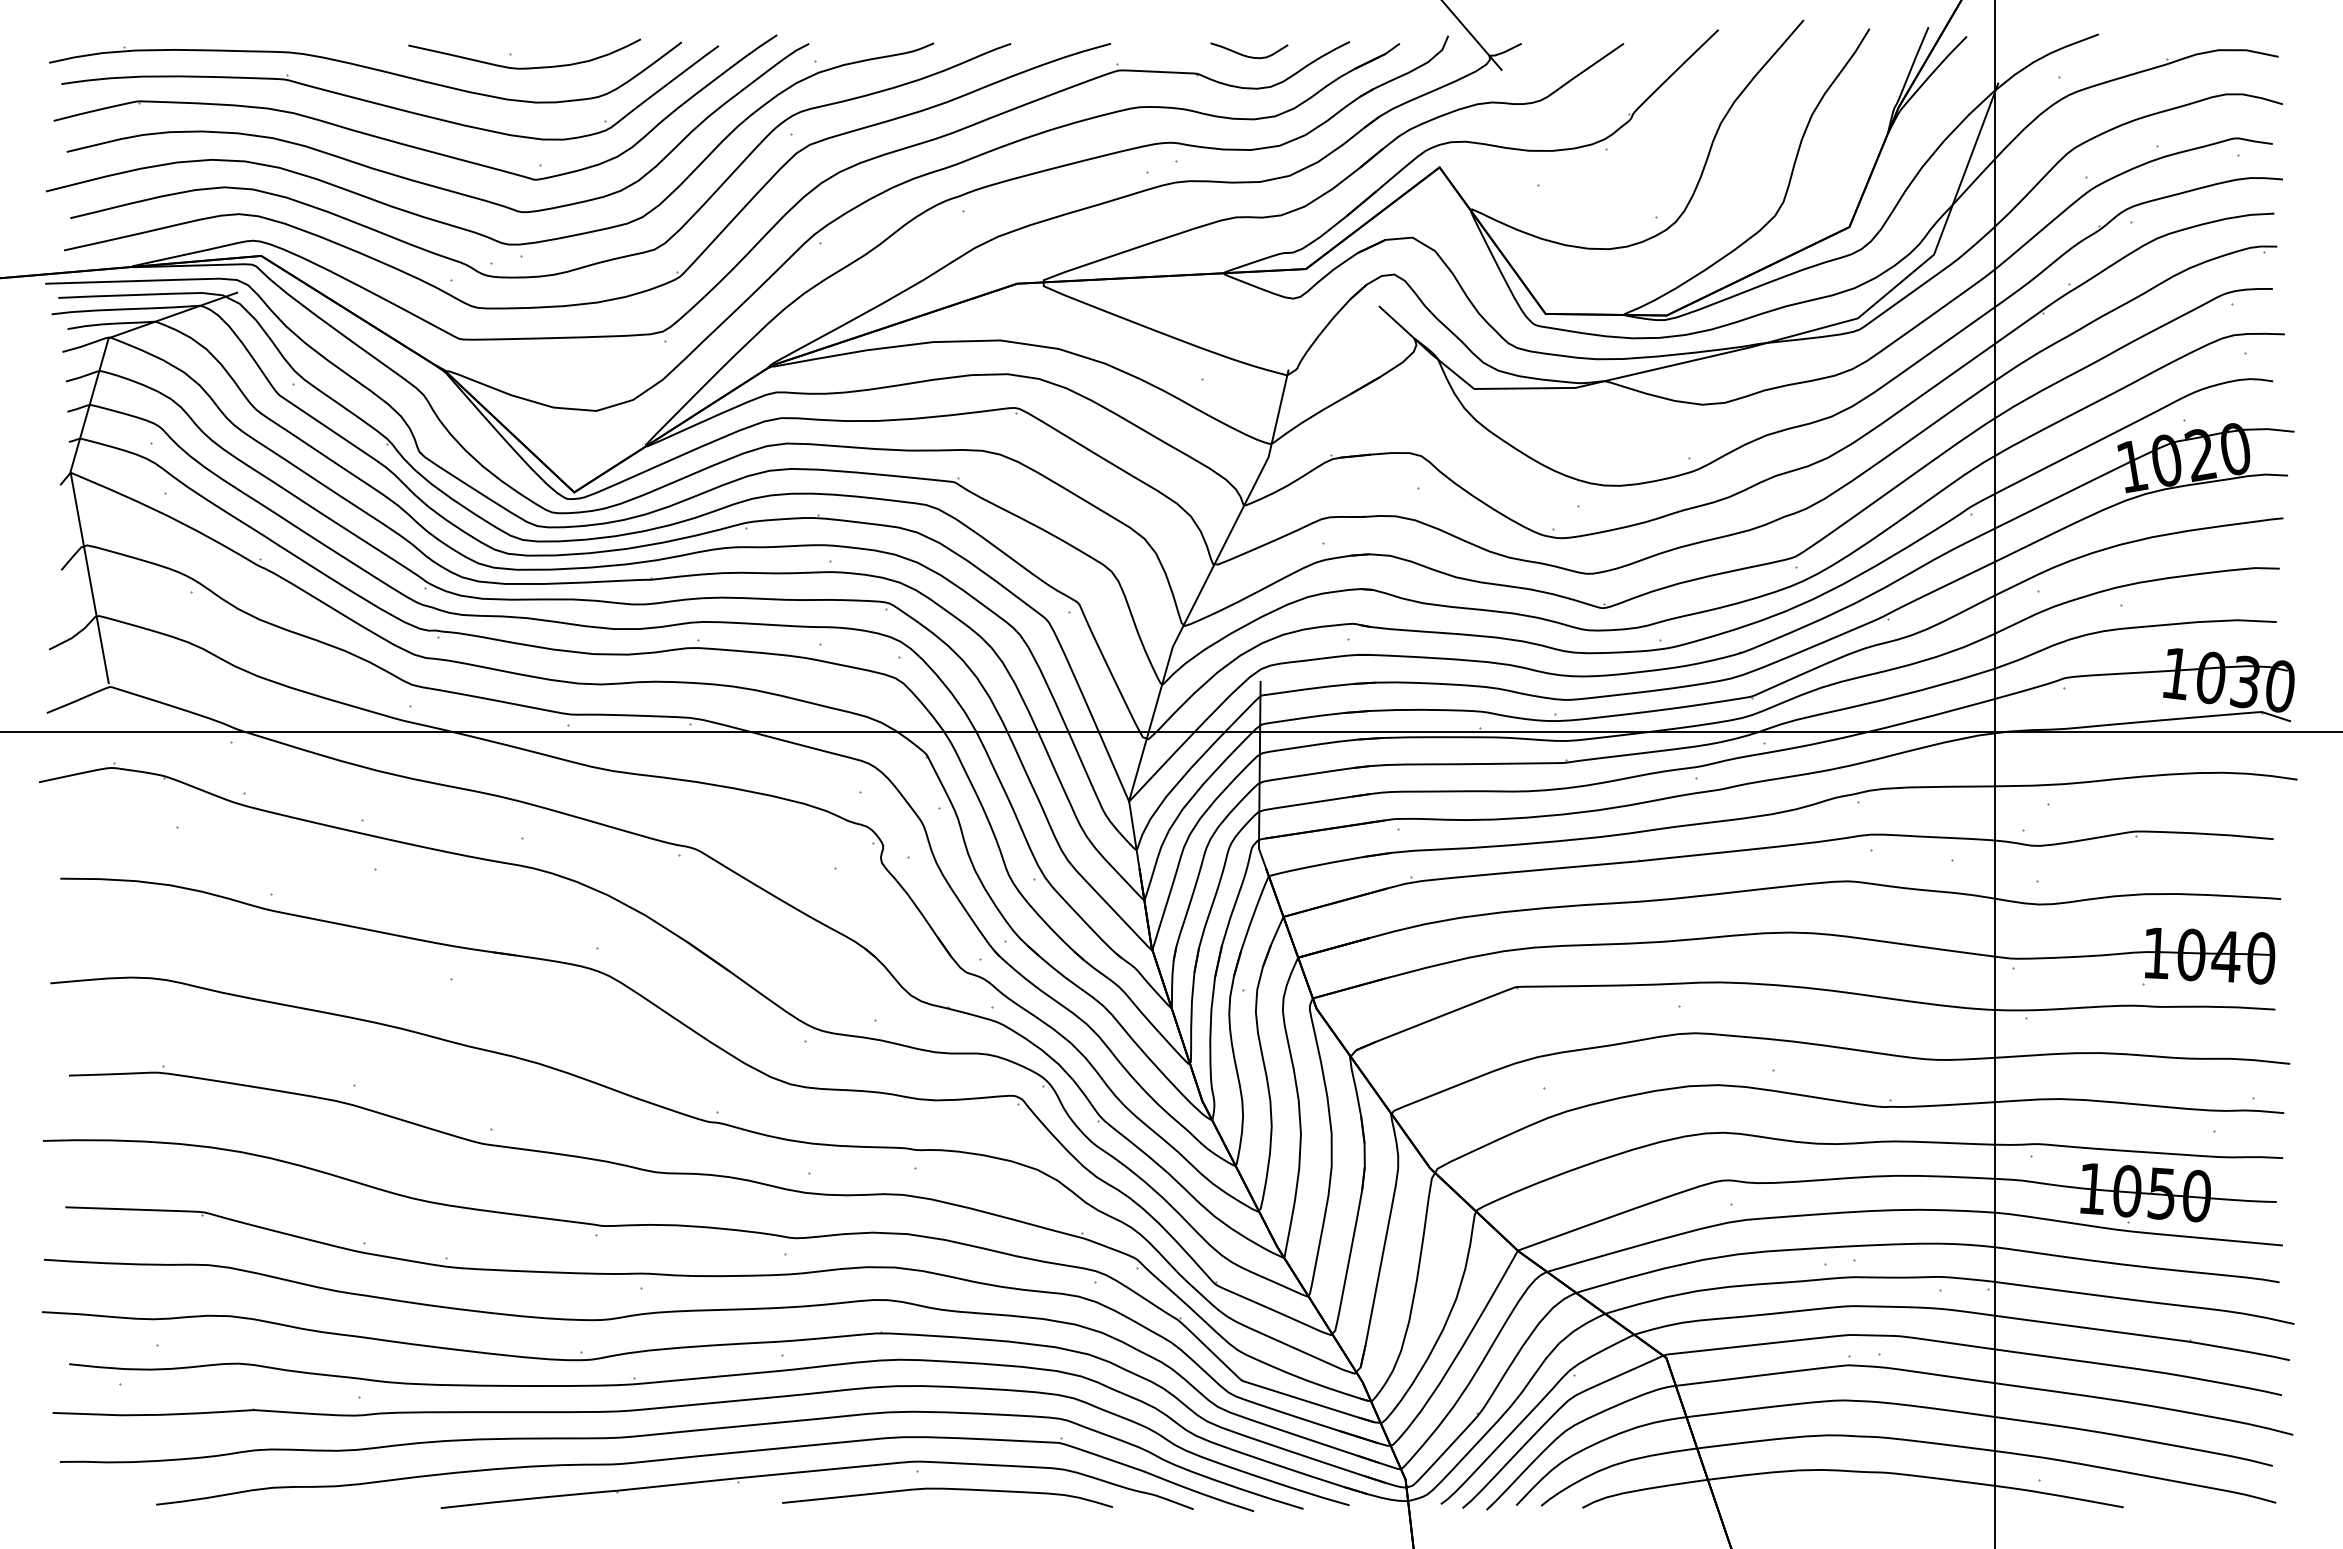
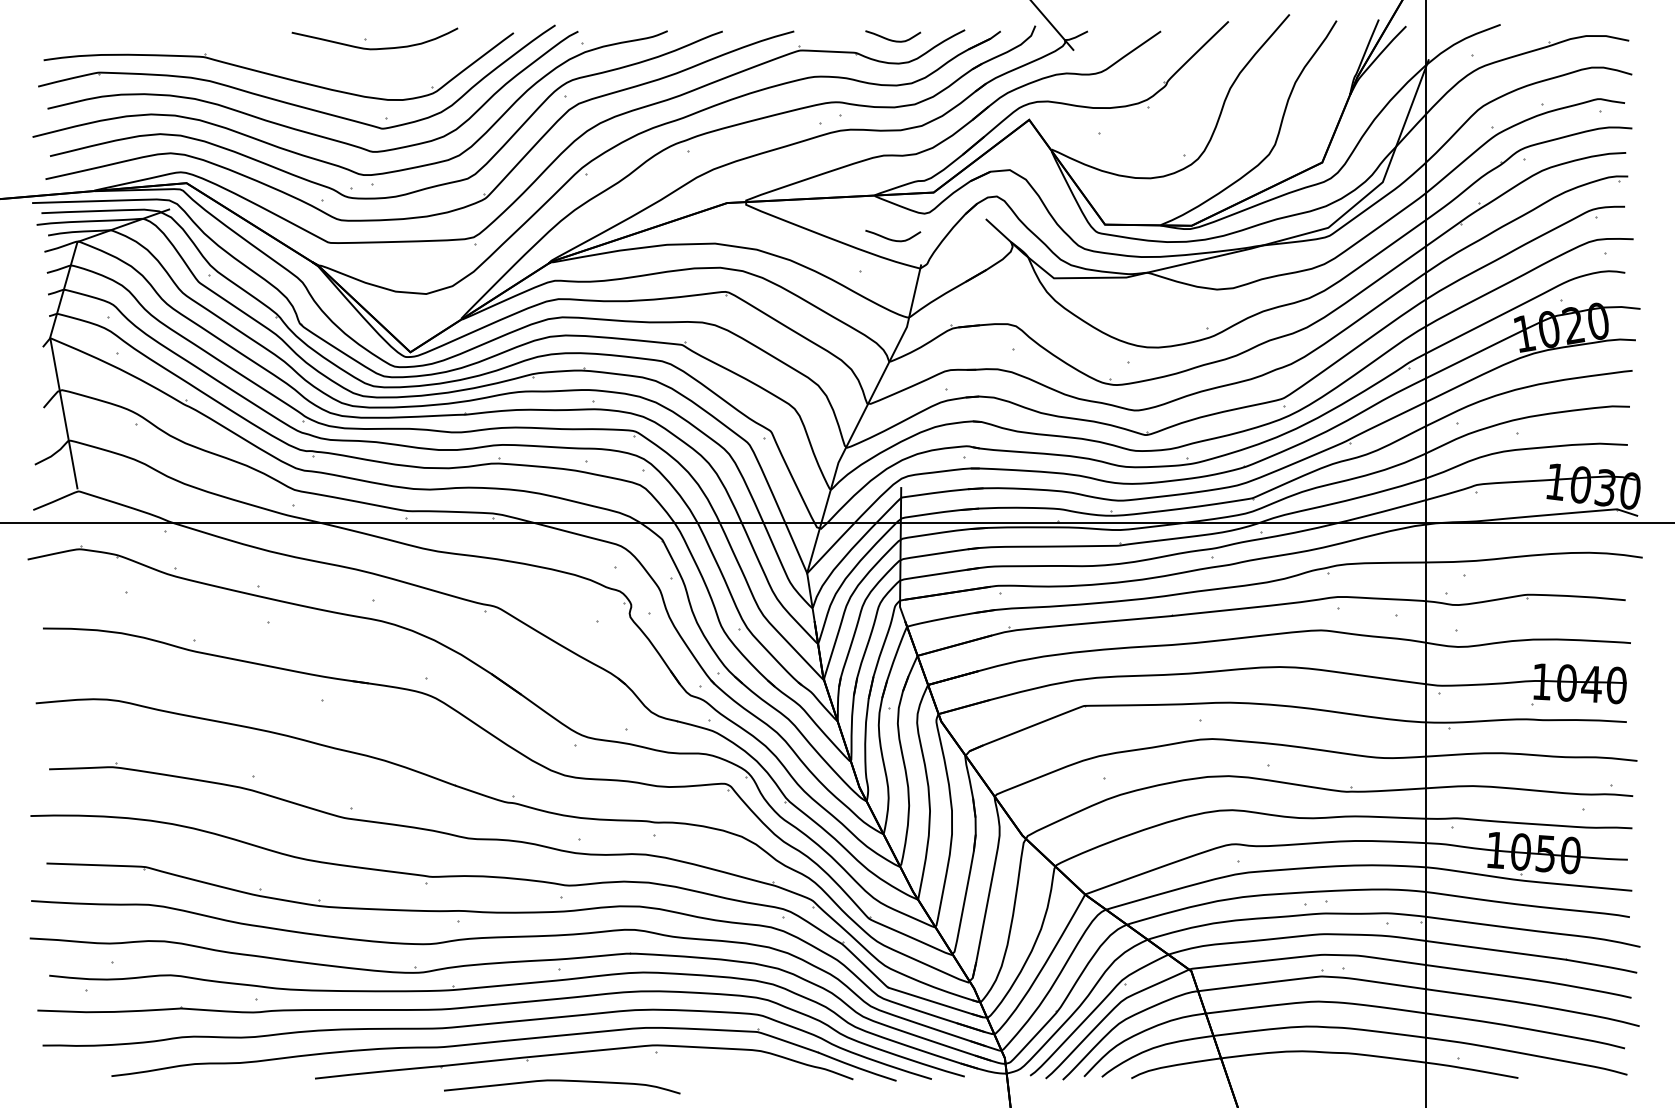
part: (365, 72) -> (261, 51), removed
curve: (1247, 334) -> (891, 239), added
curve: (947, 1489) -> (562, 1081), moved

